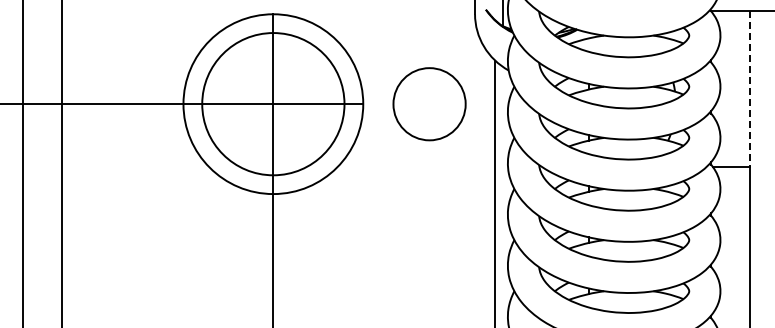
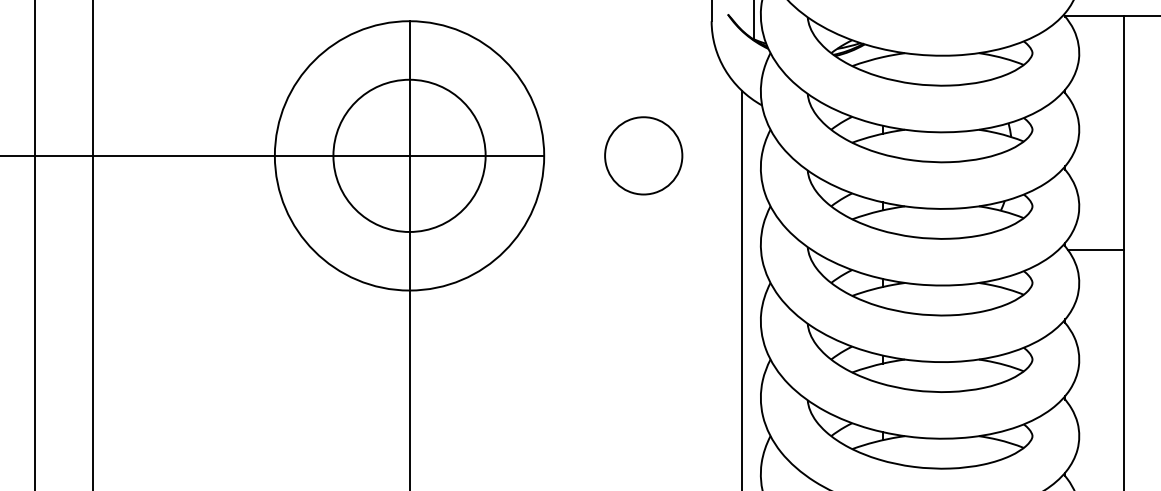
line: (750, 89) -> (1124, 133), dashed -> solid
circle: (273, 103) -> (409, 154), size x0.71
circle: (429, 103) -> (643, 154), size x0.71

